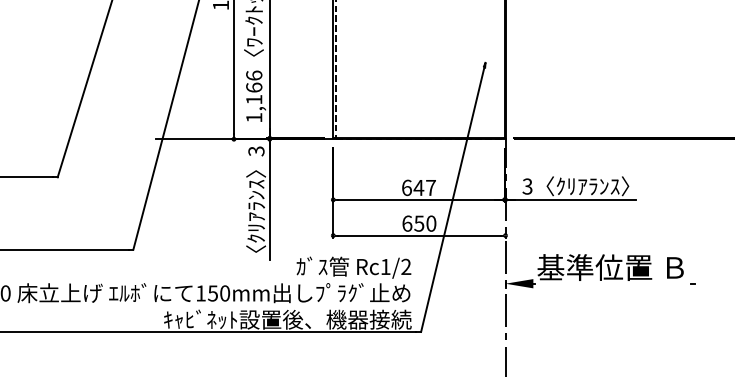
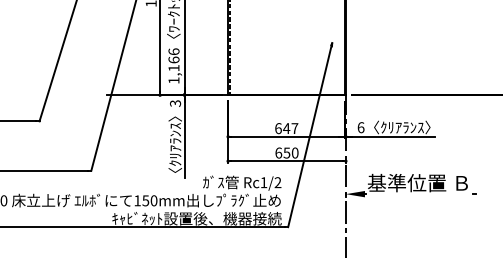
text: (526, 186) -> (360, 127), 3 -> 6

